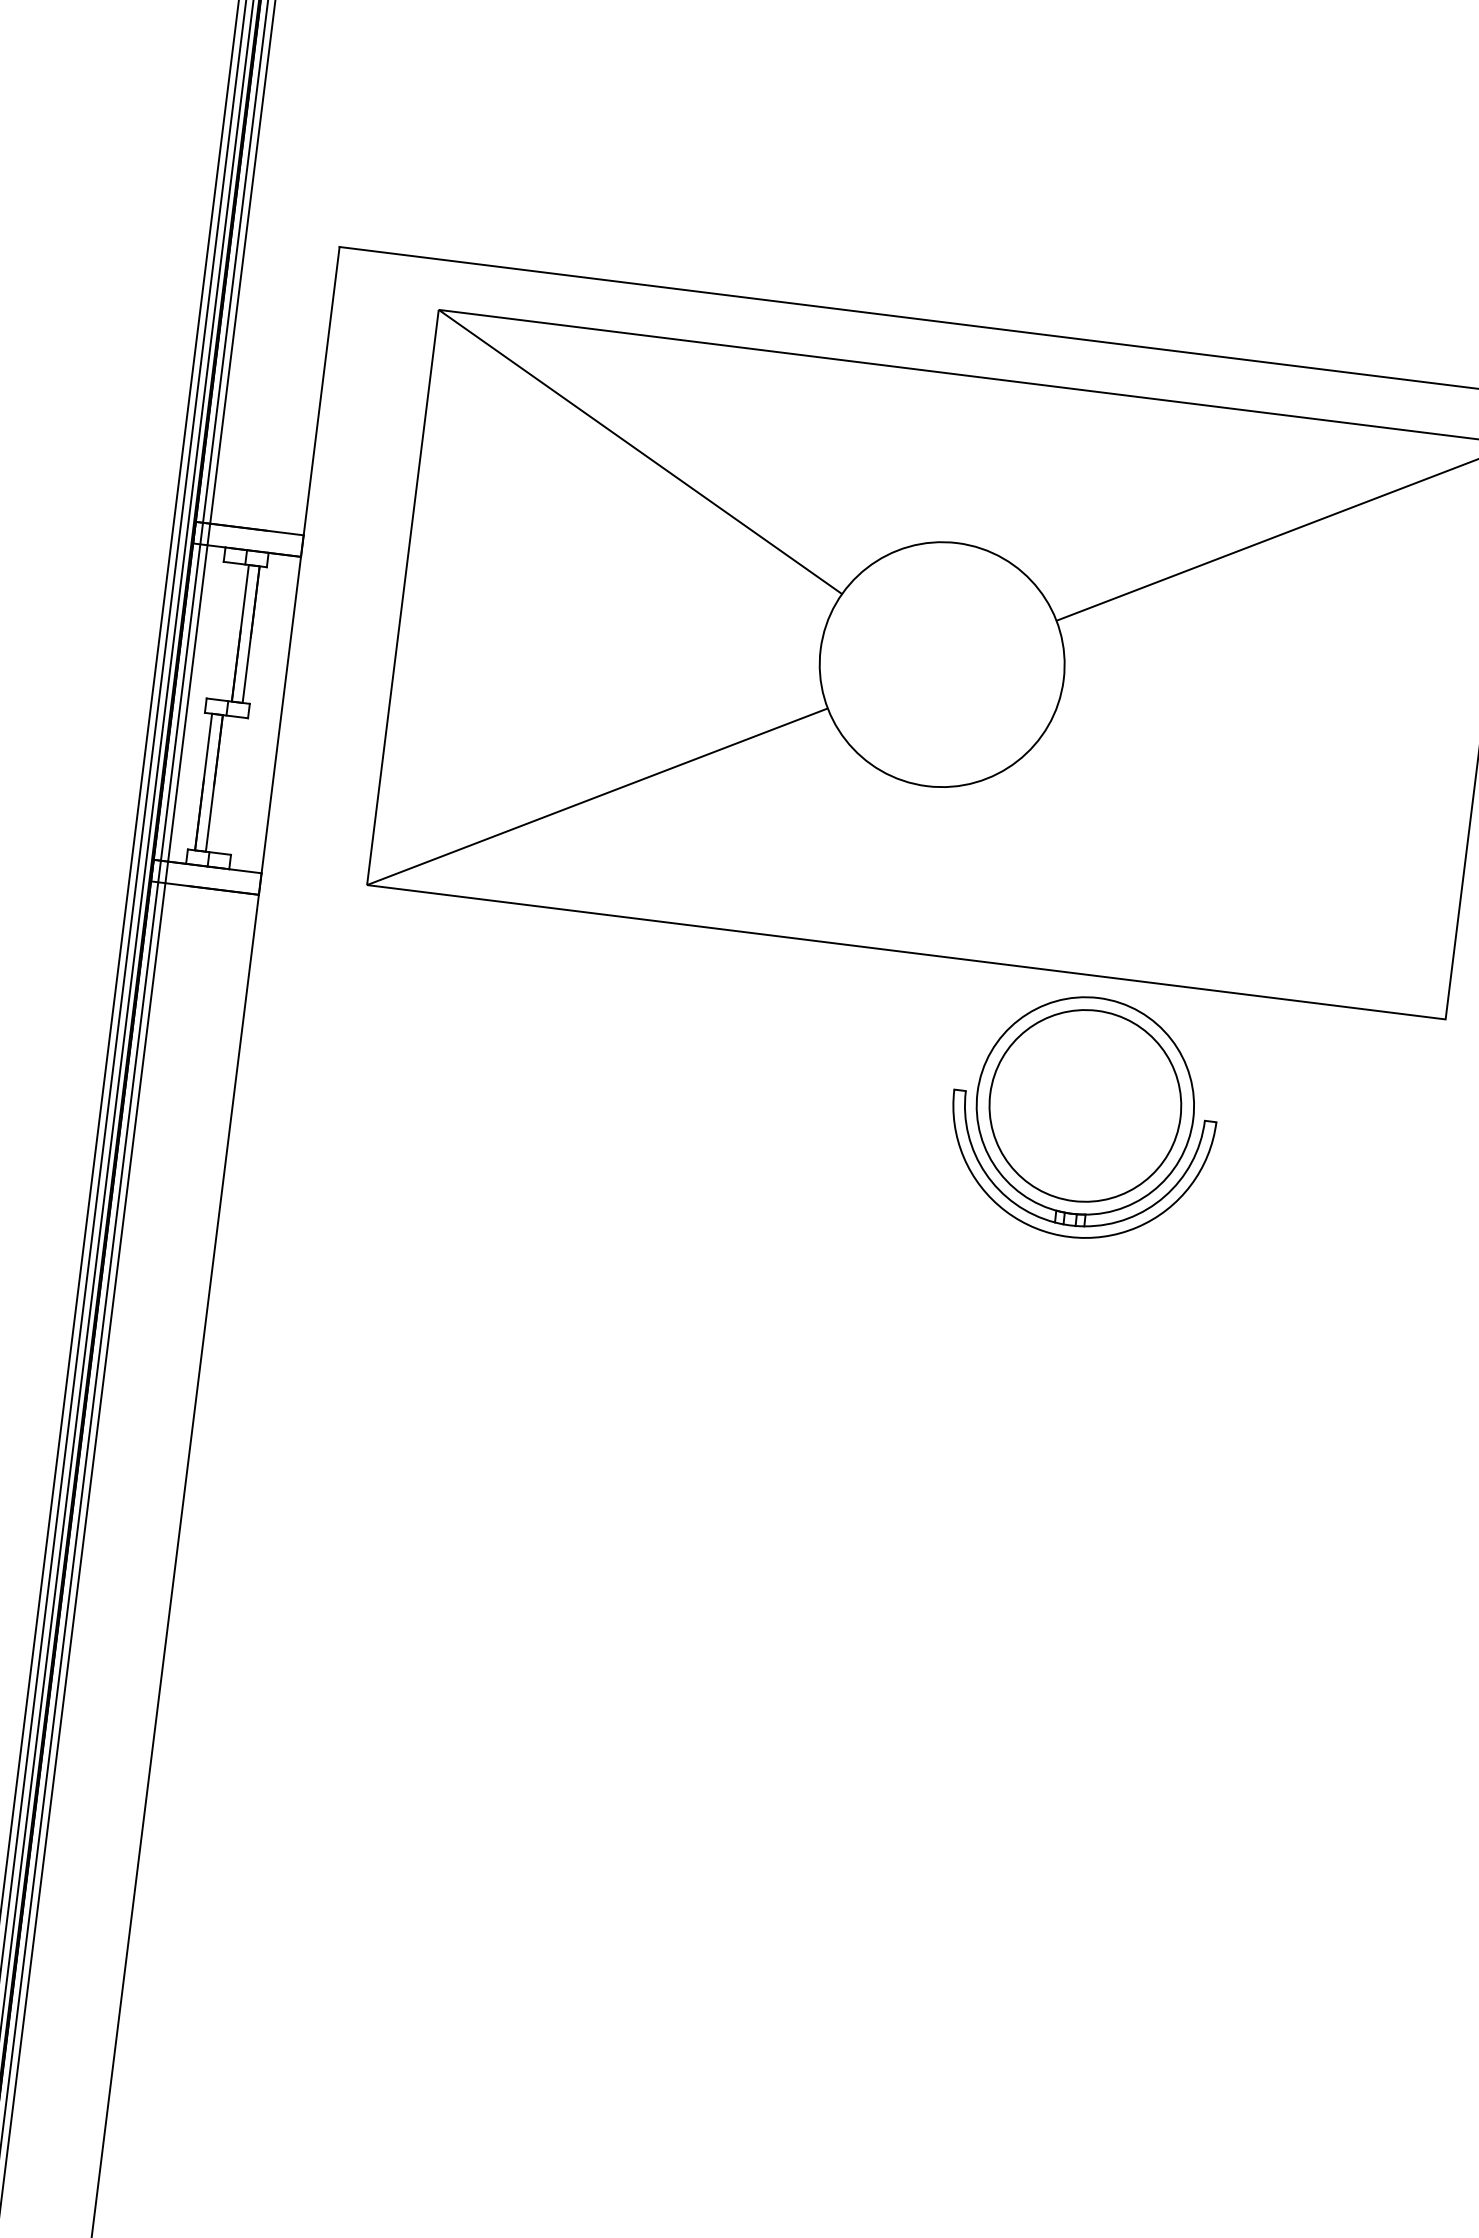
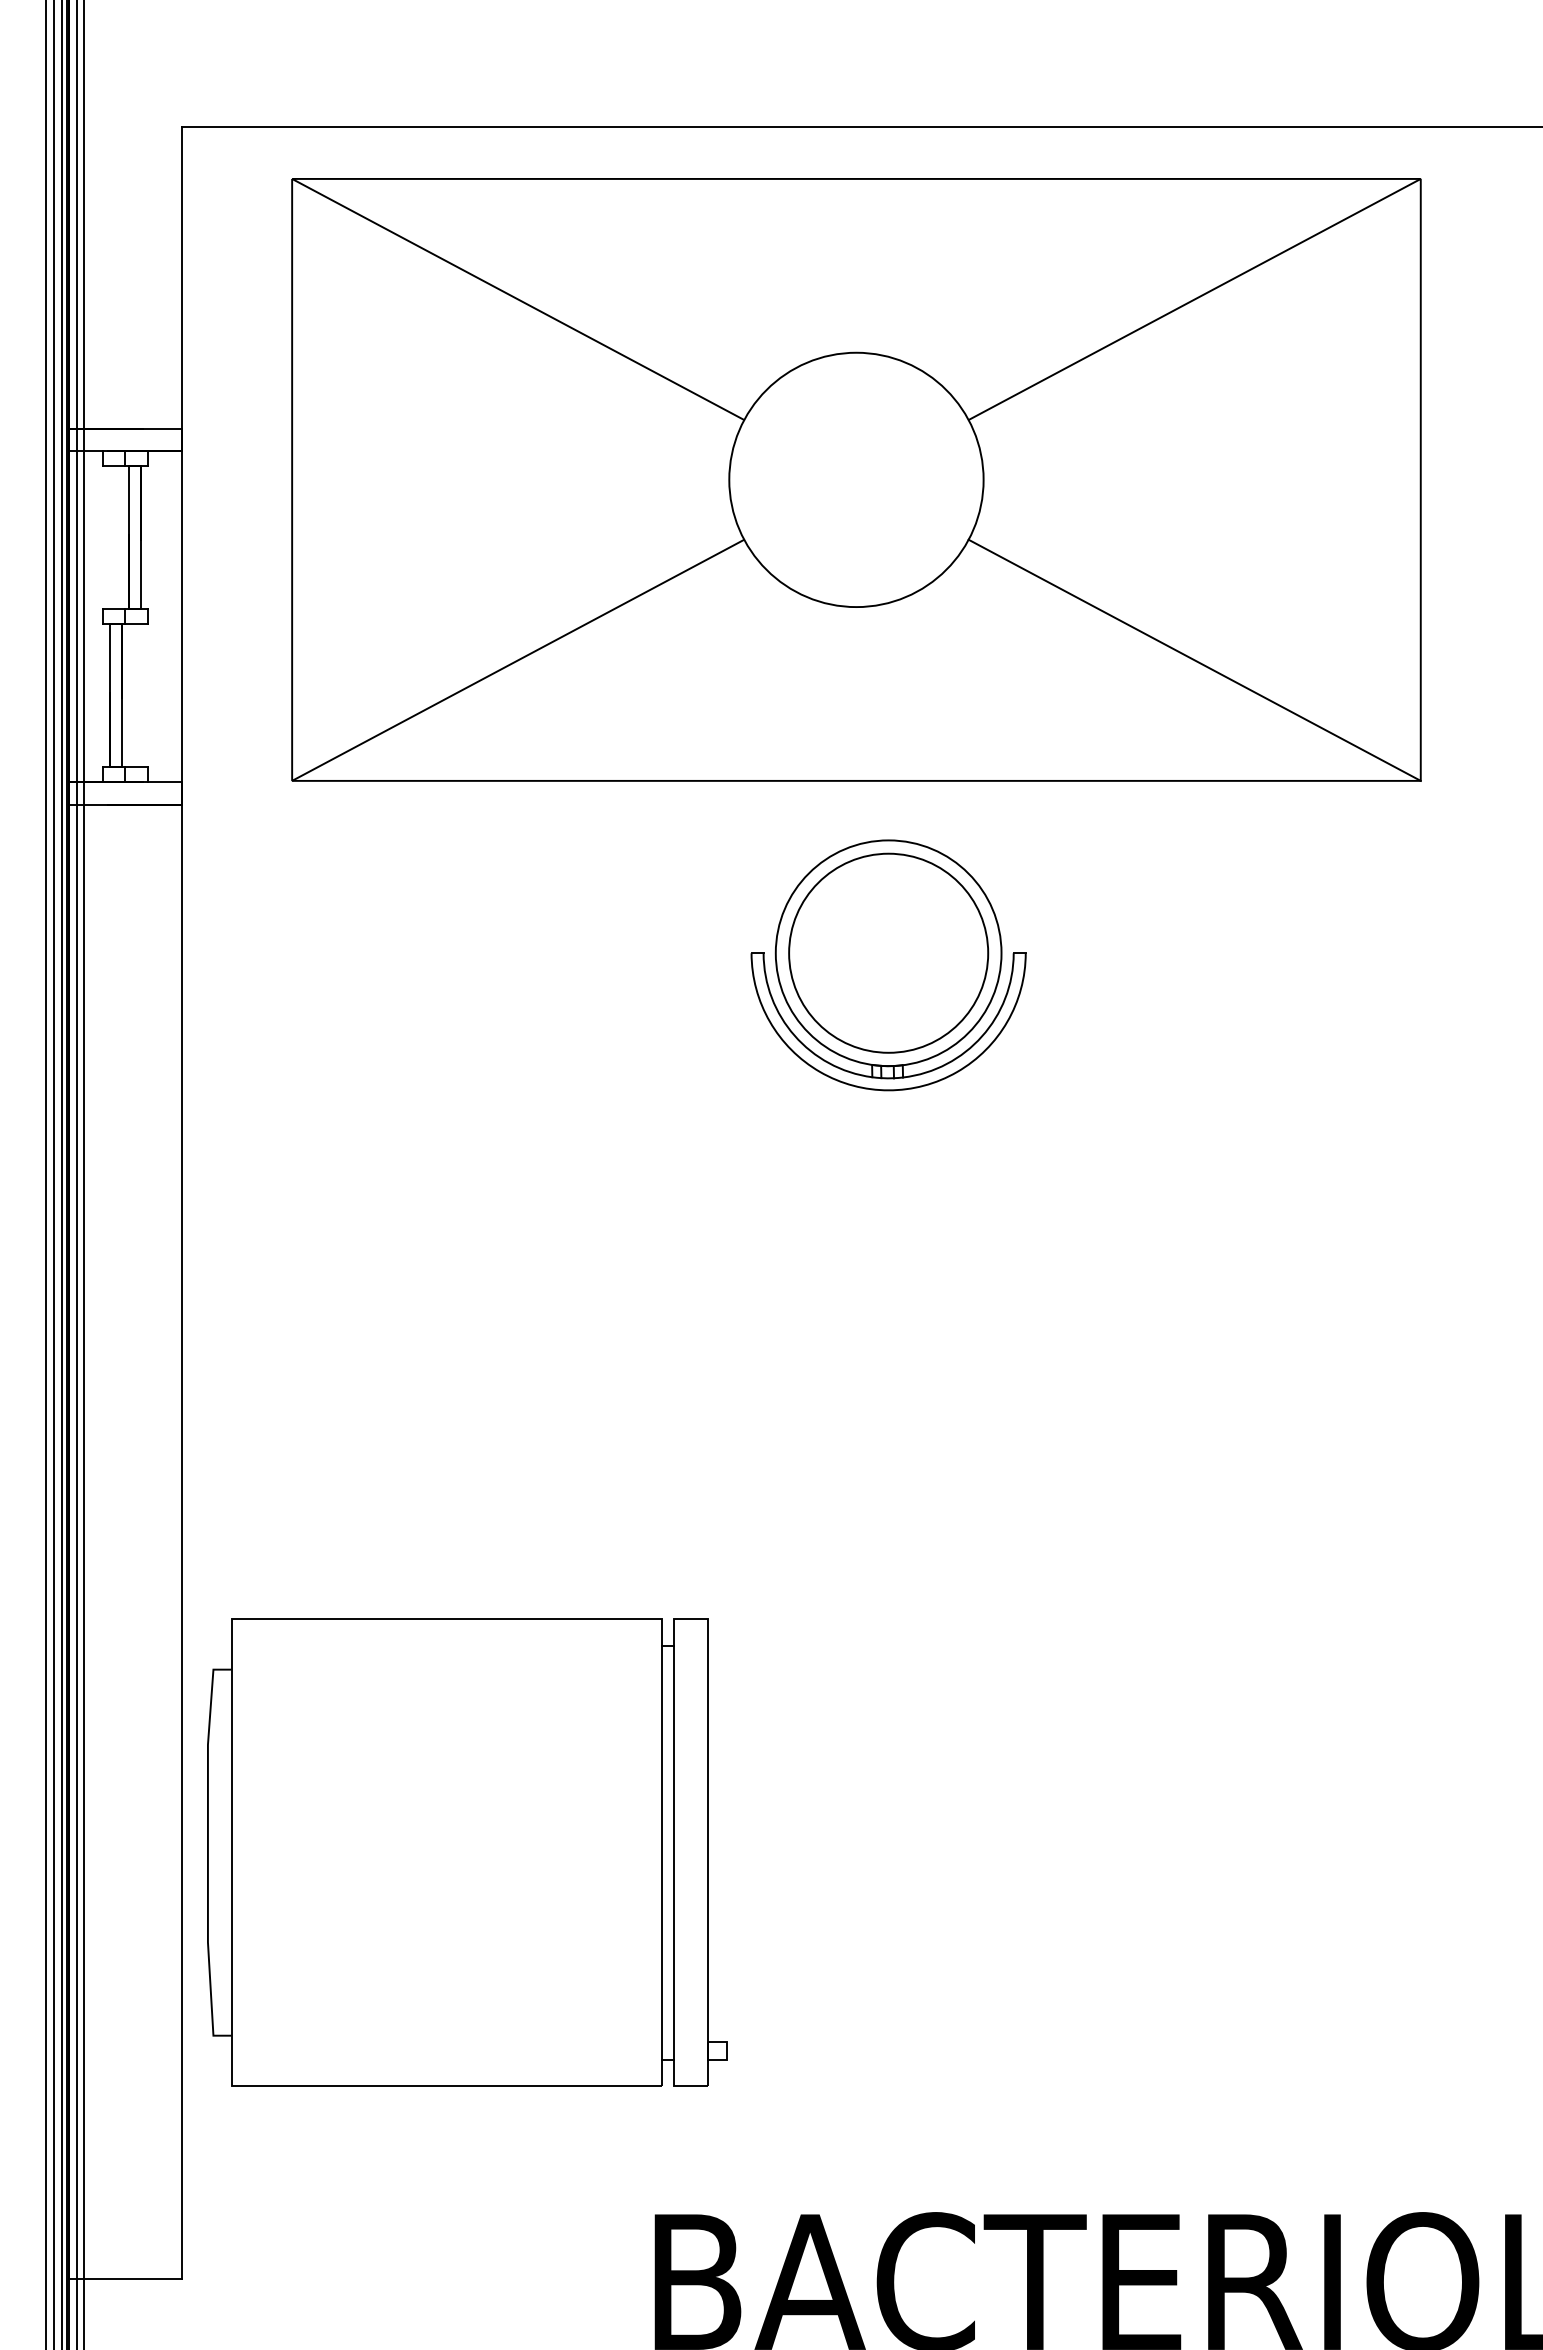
line: (1243, 876) -> (1194, 659), added
part: (1083, 1117) -> (888, 965), moved
part: (407, 1930) -> (467, 1852), added

